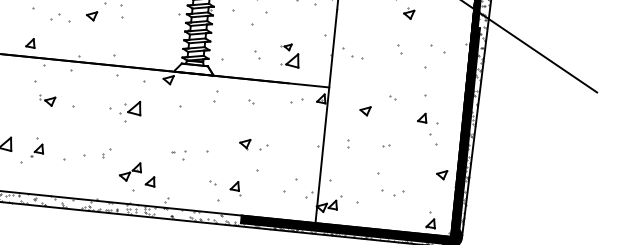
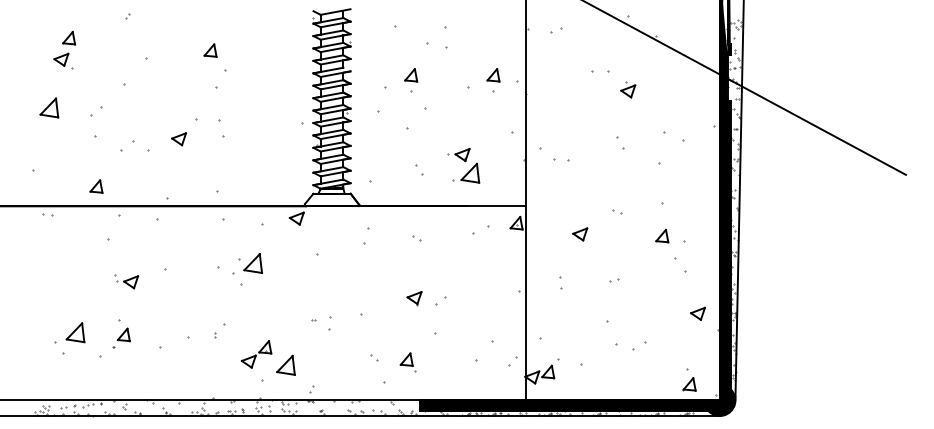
part: (285, 47) -> (458, 155), size x1.43
part: (46, 100) -> (126, 281), moved
part: (150, 181) -> (285, 365), size x1.43

